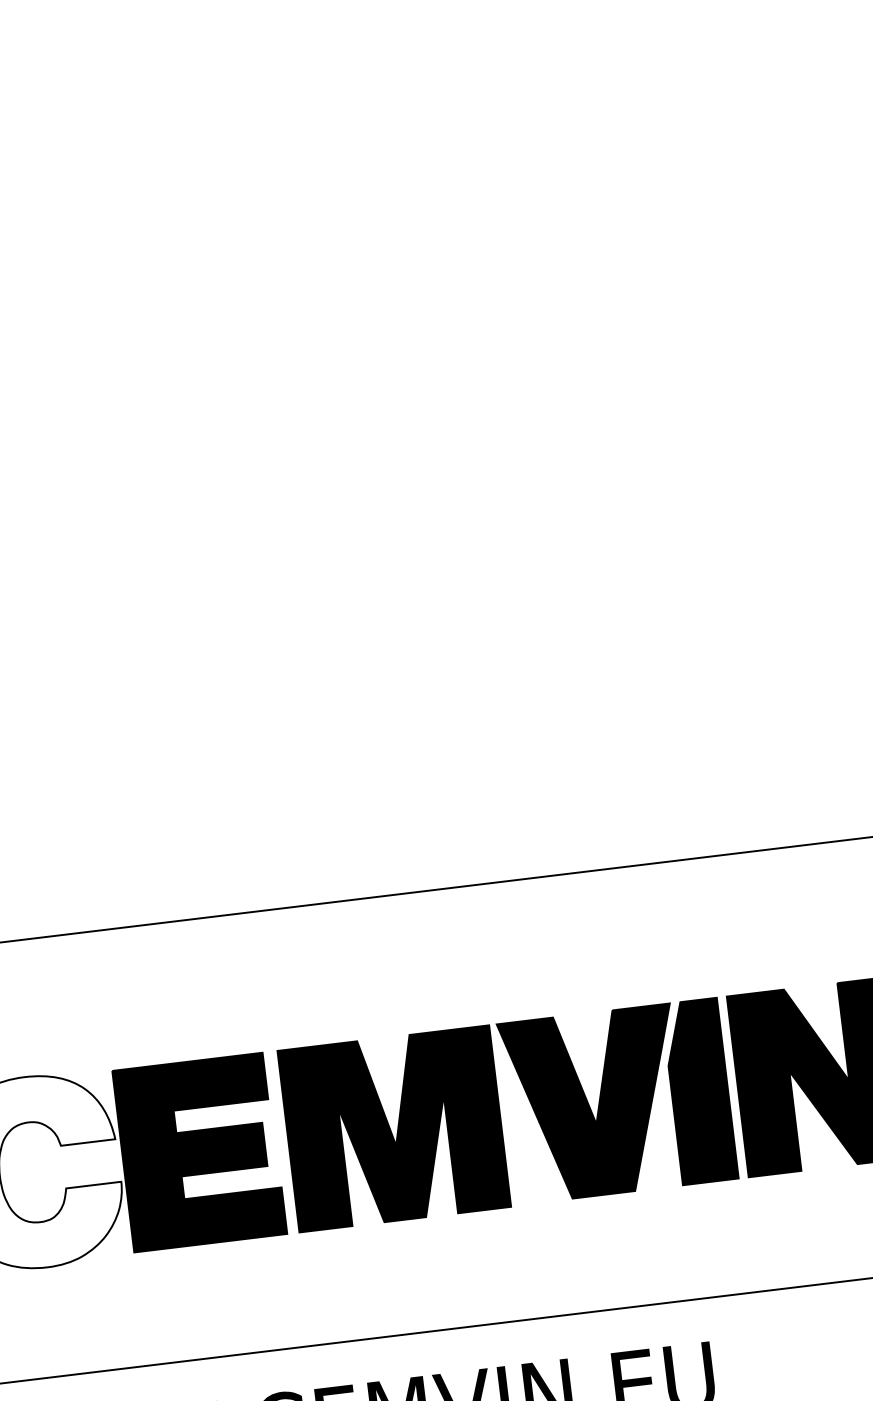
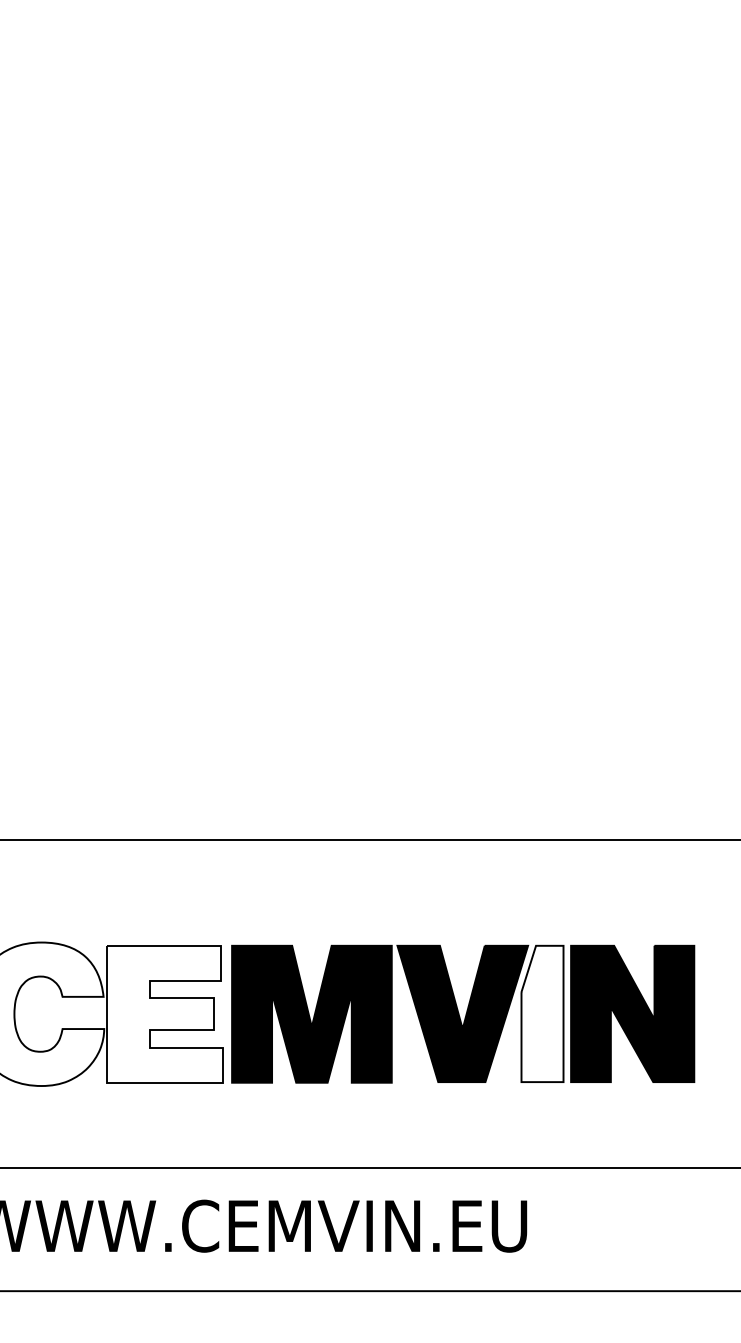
fill: (699, 1090) -> (542, 1013), removed
fill: (198, 1151) -> (164, 1013), removed

